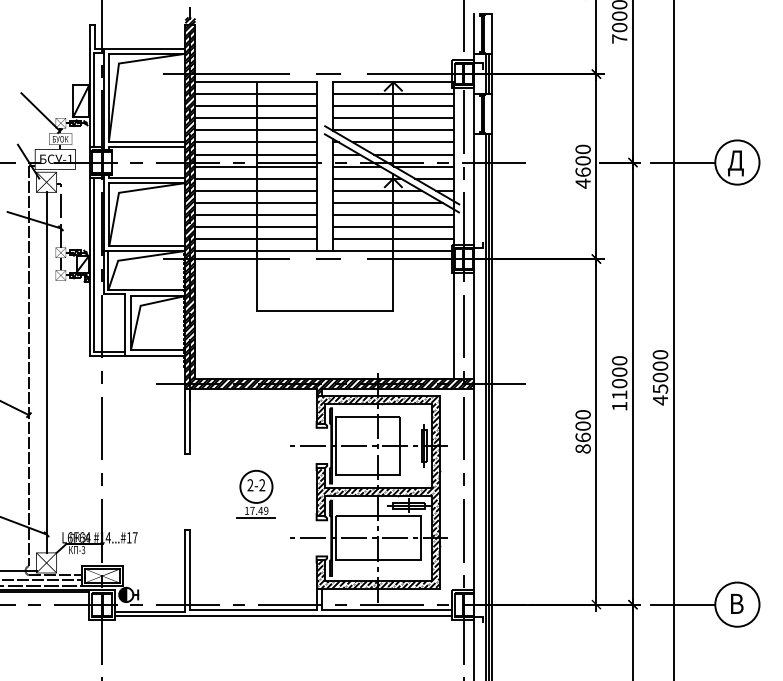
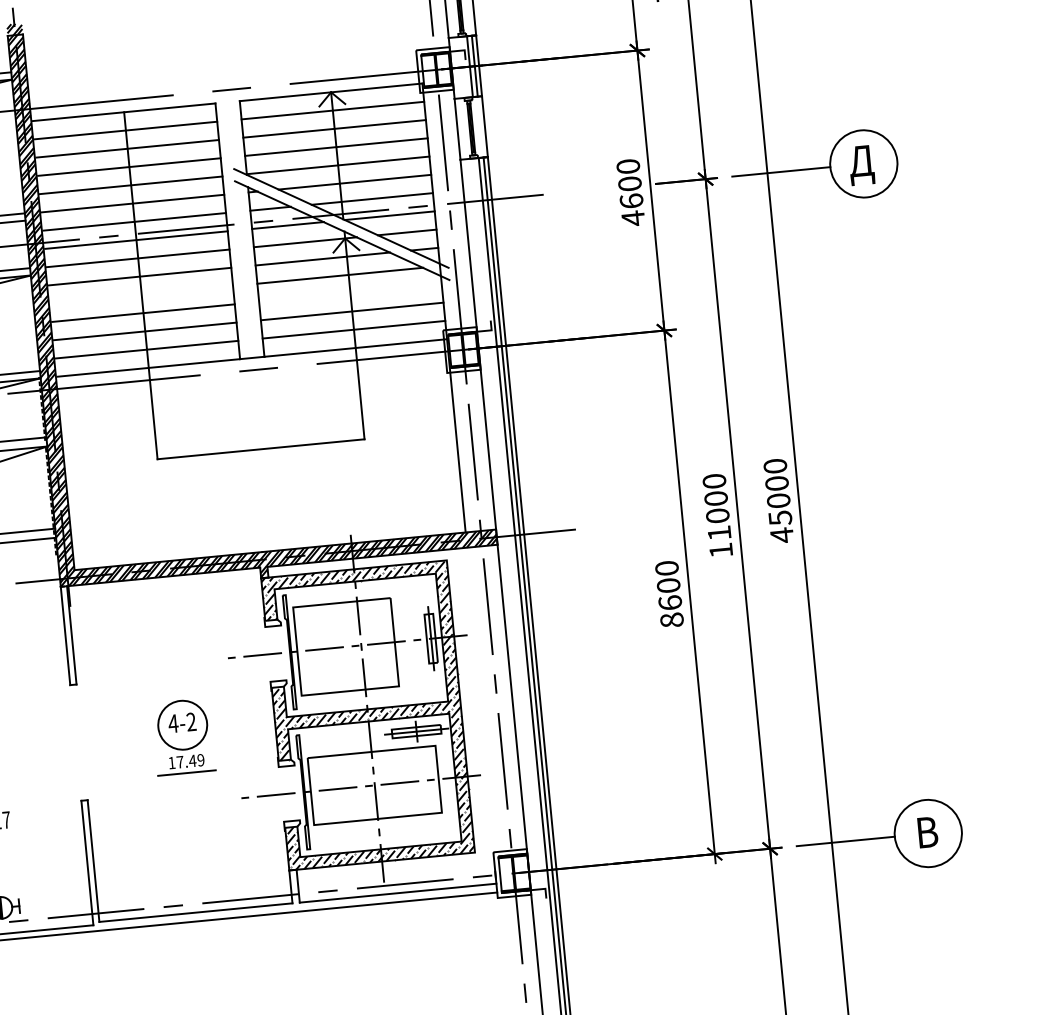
line: (256, 202) -> (141, 294), removed
line: (393, 214) -> (350, 292), removed
text: (250, 485) -> (173, 724), 2-2 -> 4-2

